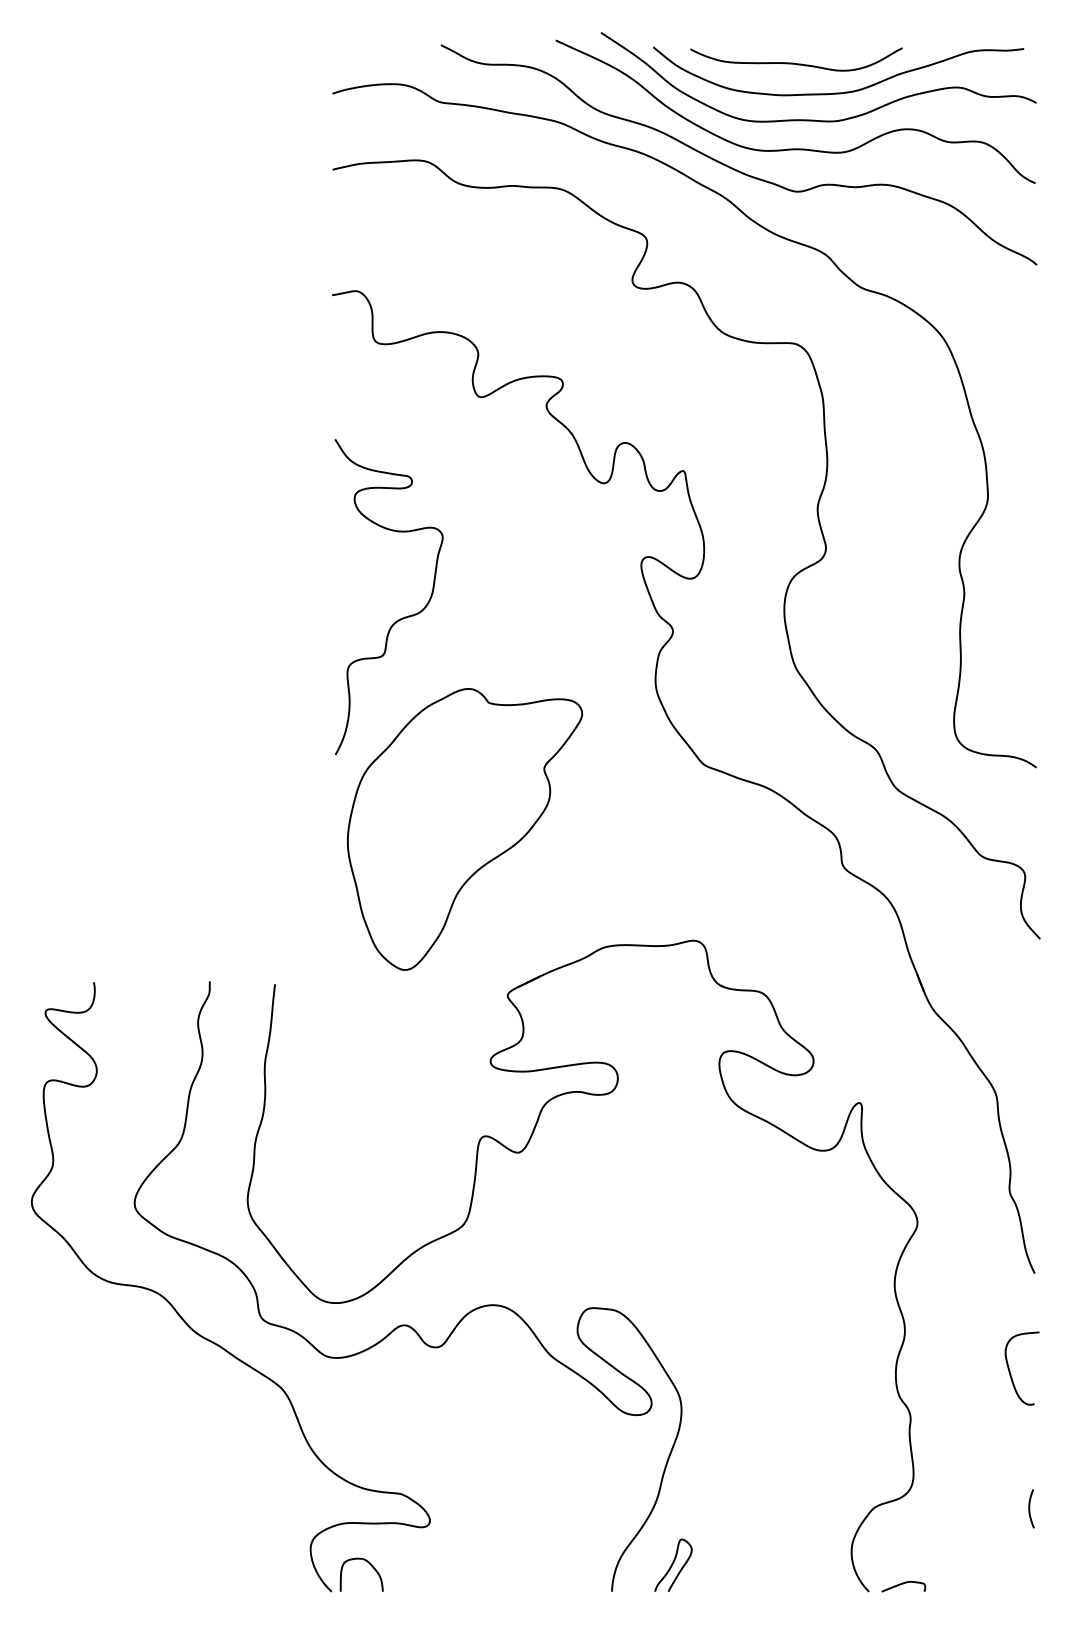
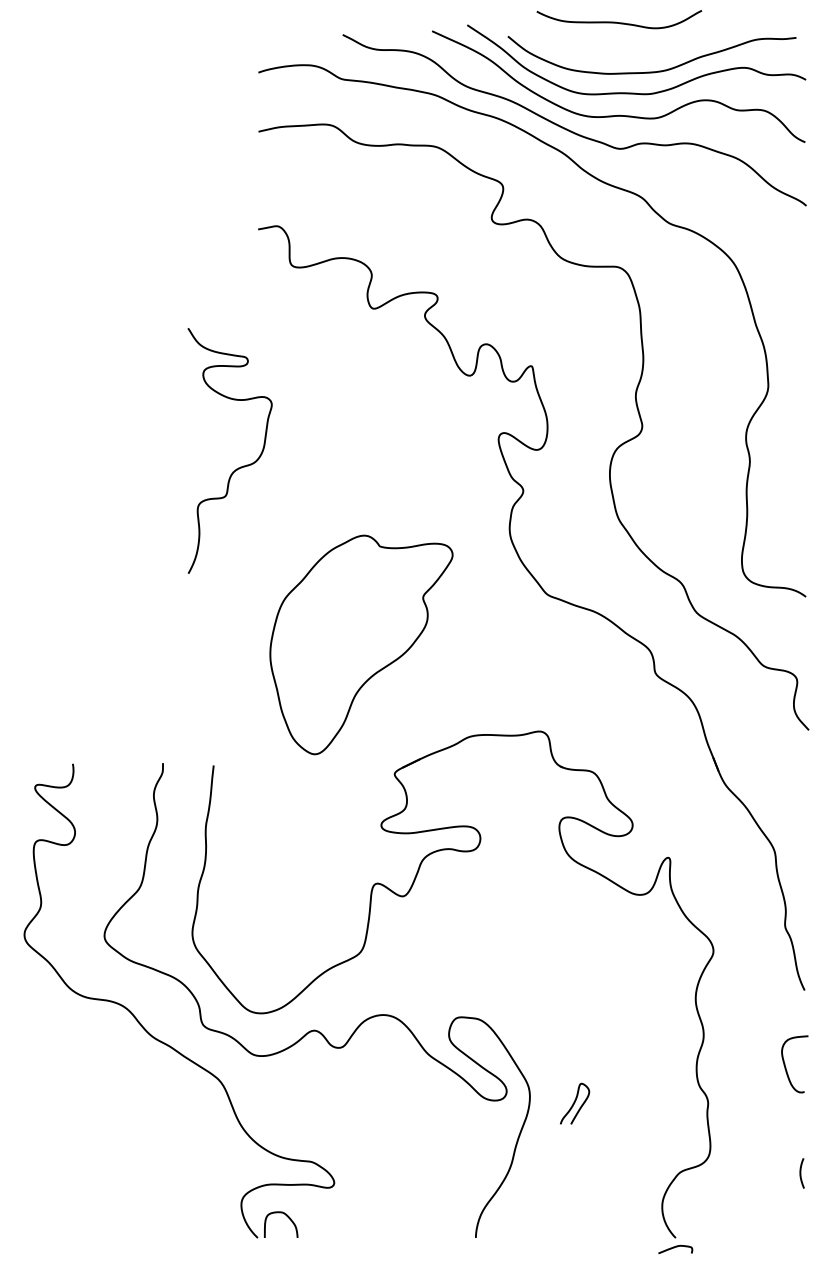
curve: (796, 63) -> (619, 22), moved
curve: (398, 619) -> (237, 468), moved
curve: (673, 1564) -> (575, 1103), moved
curve: (903, 1584) -> (675, 1247), moved

